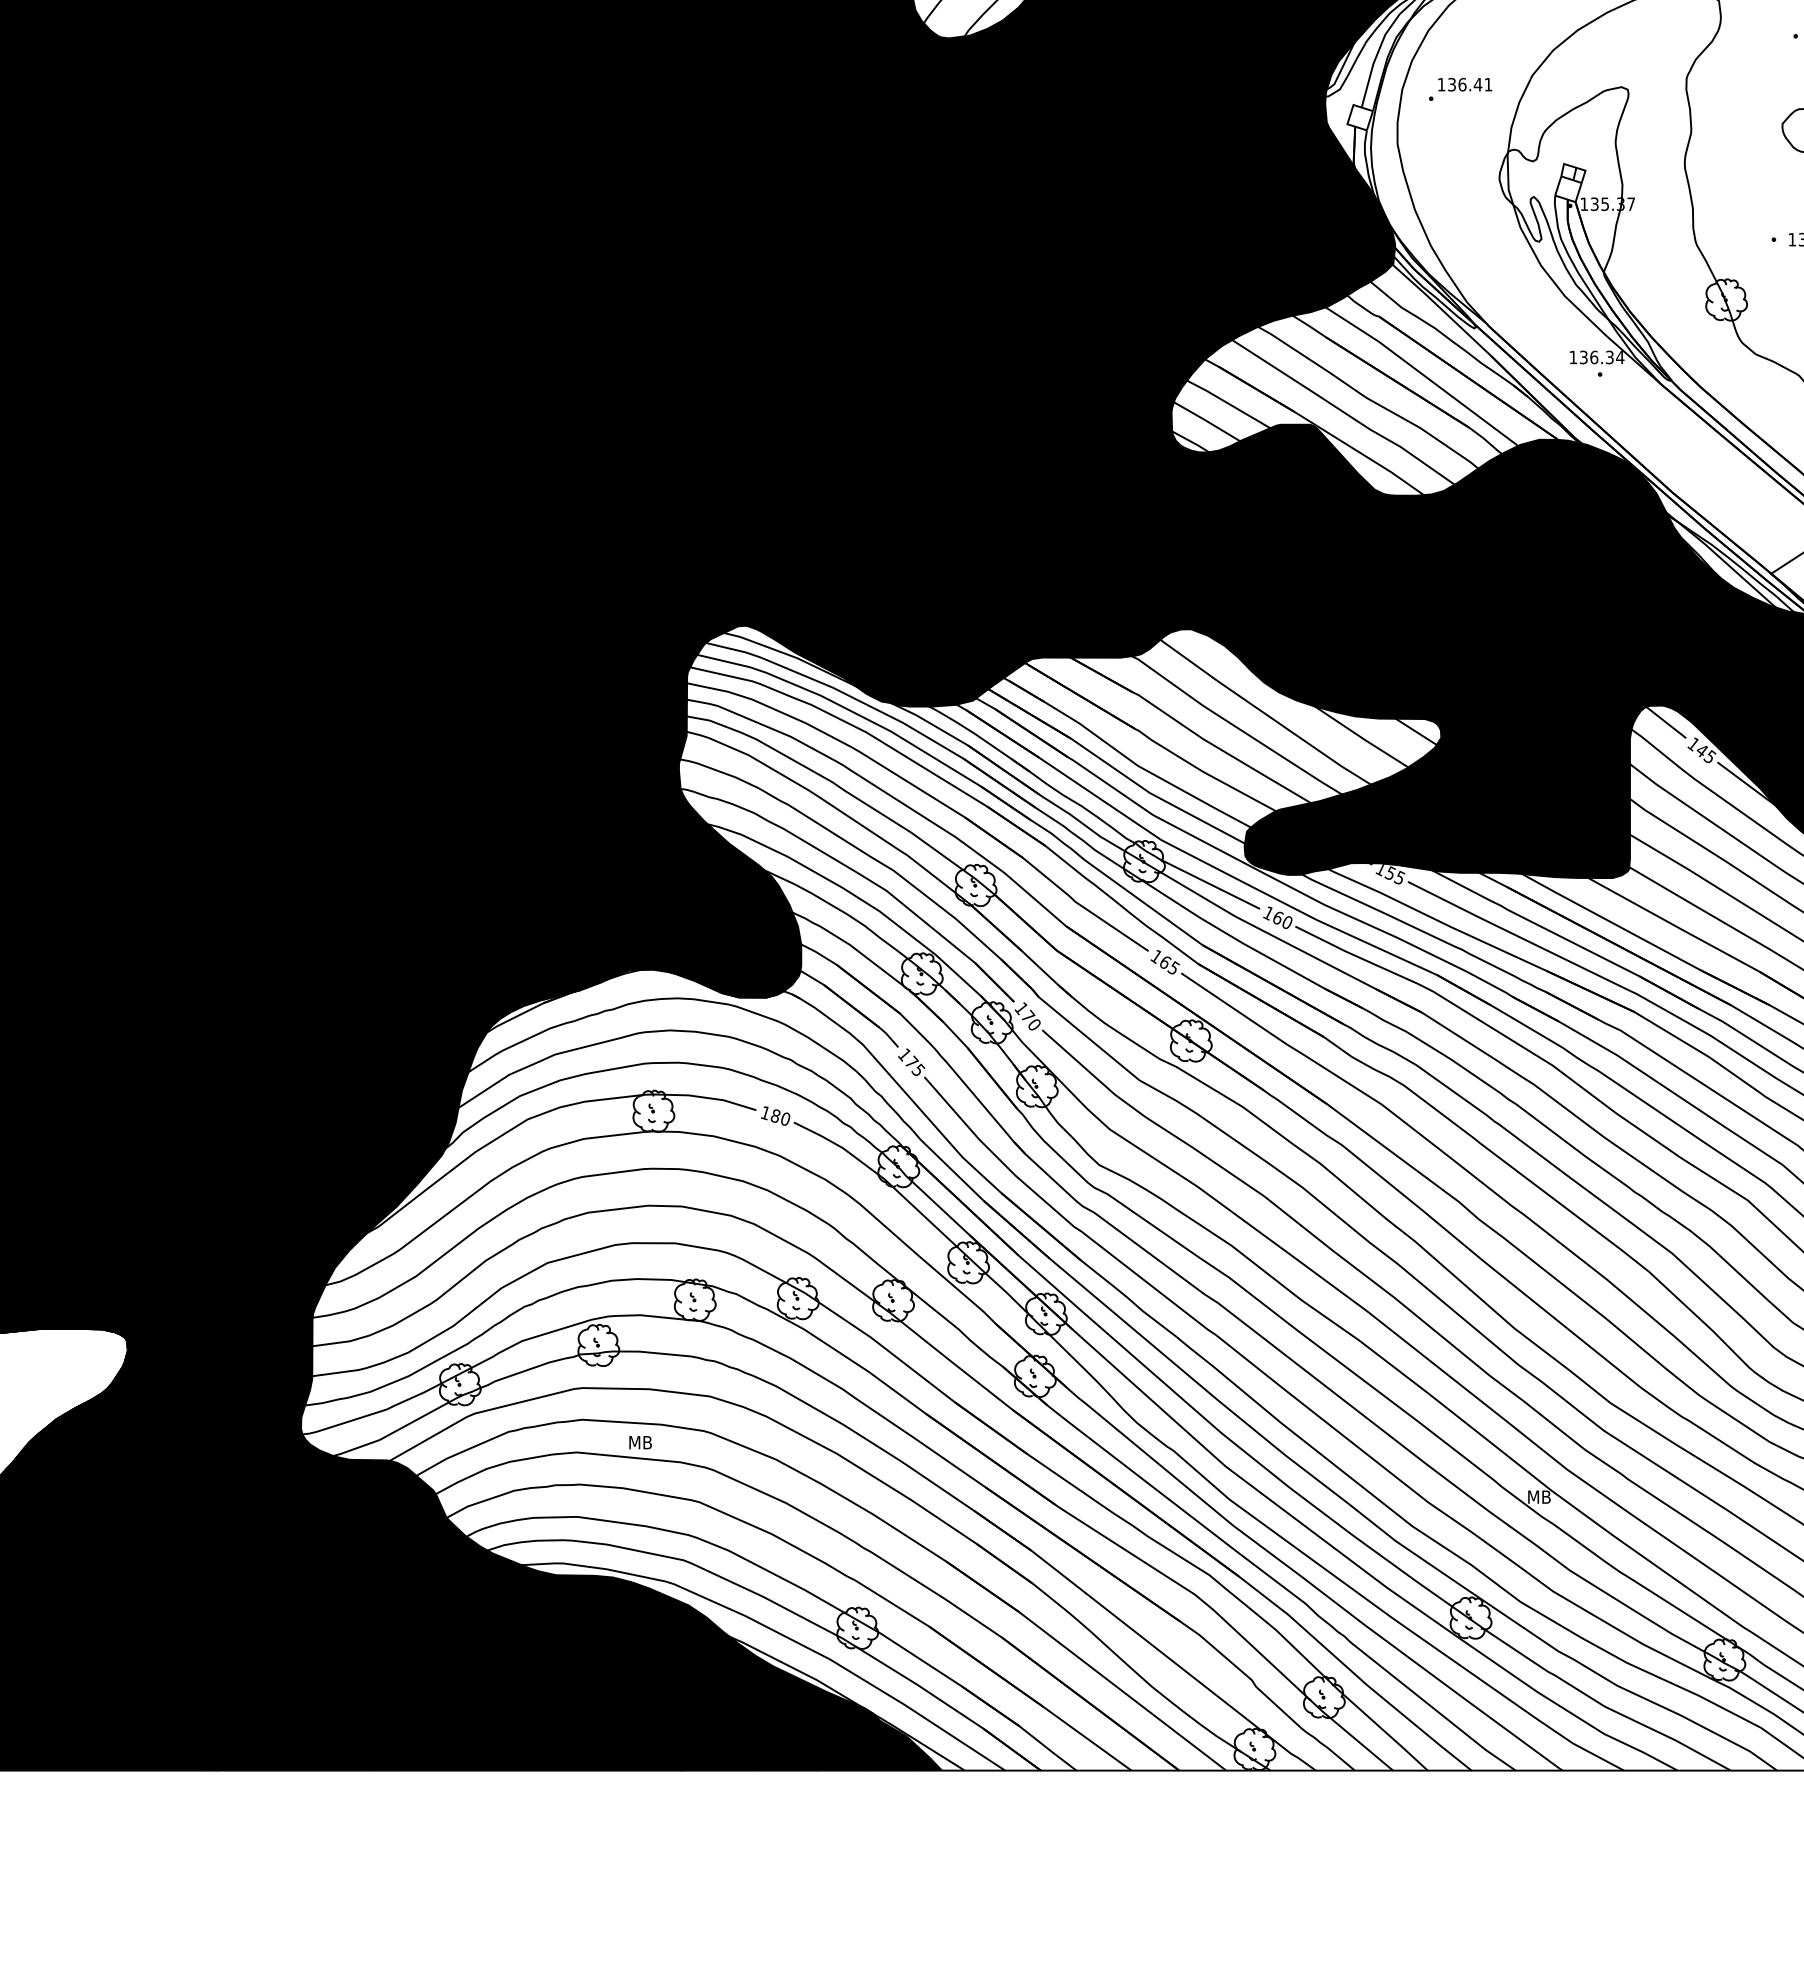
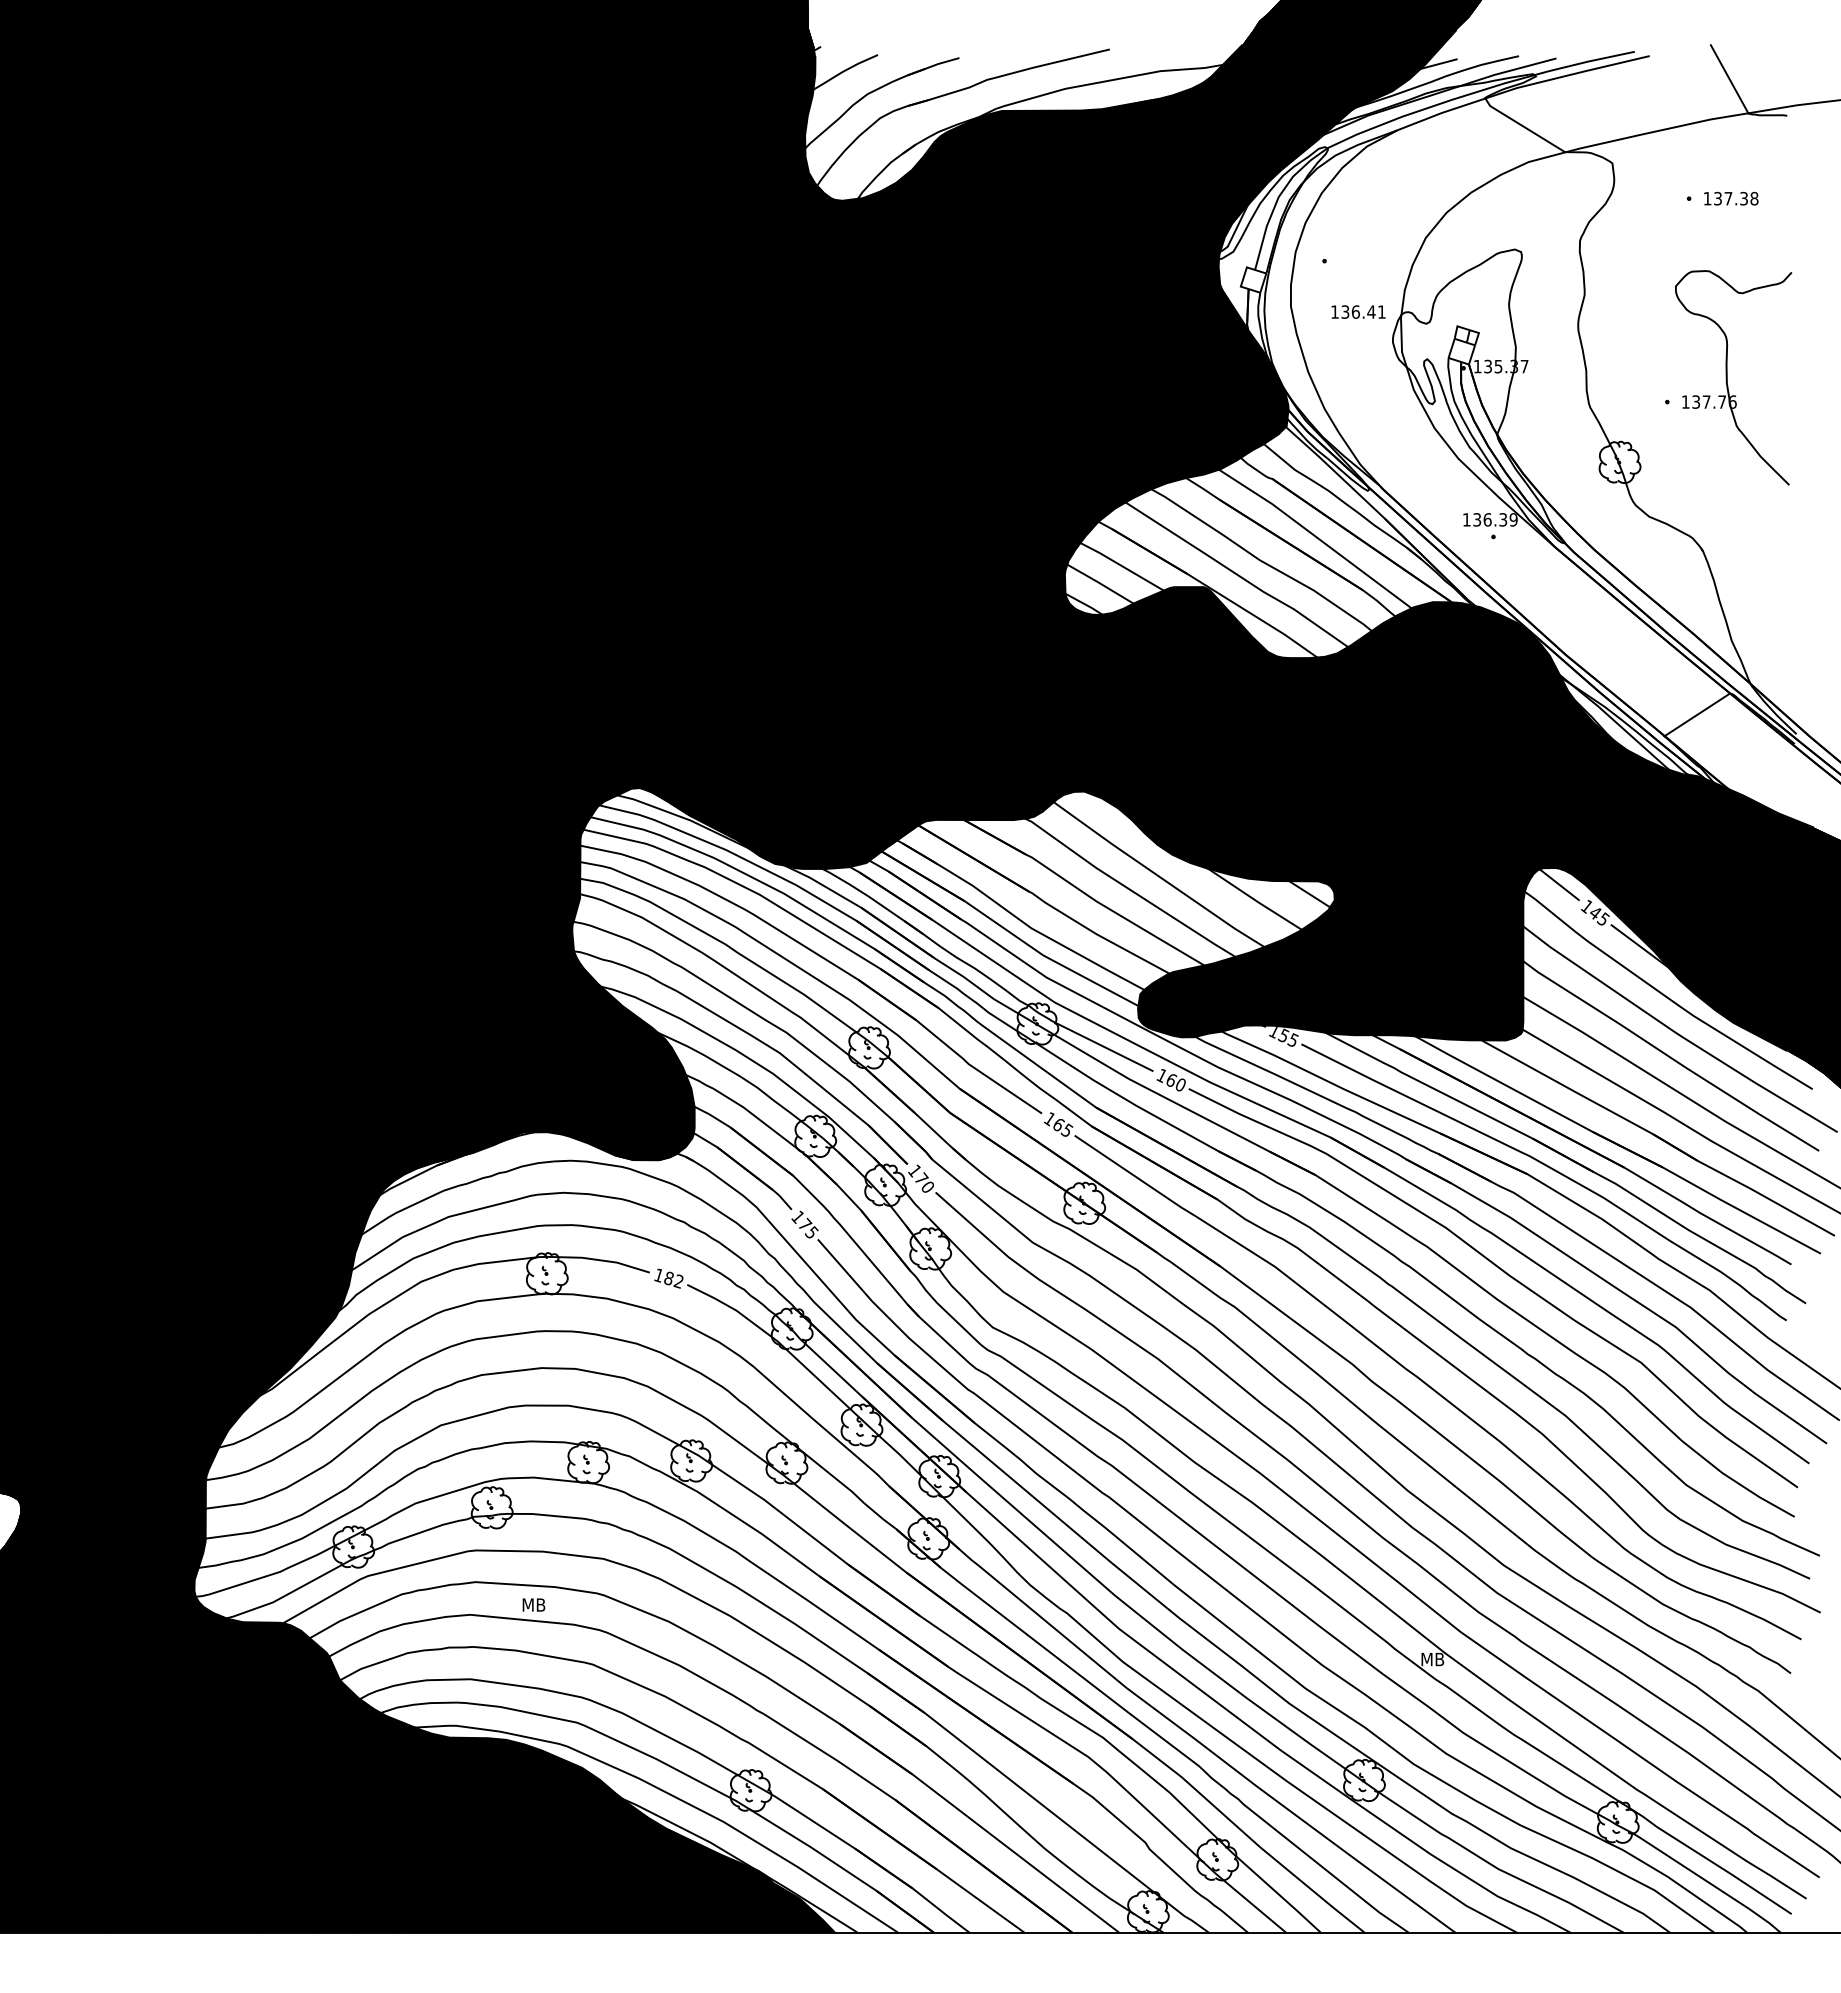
text: (1465, 84) -> (1358, 311), moved
text: (1620, 357) -> (1513, 519), 136.34 -> 136.39
text: (785, 1119) -> (678, 1281), 180 -> 182

